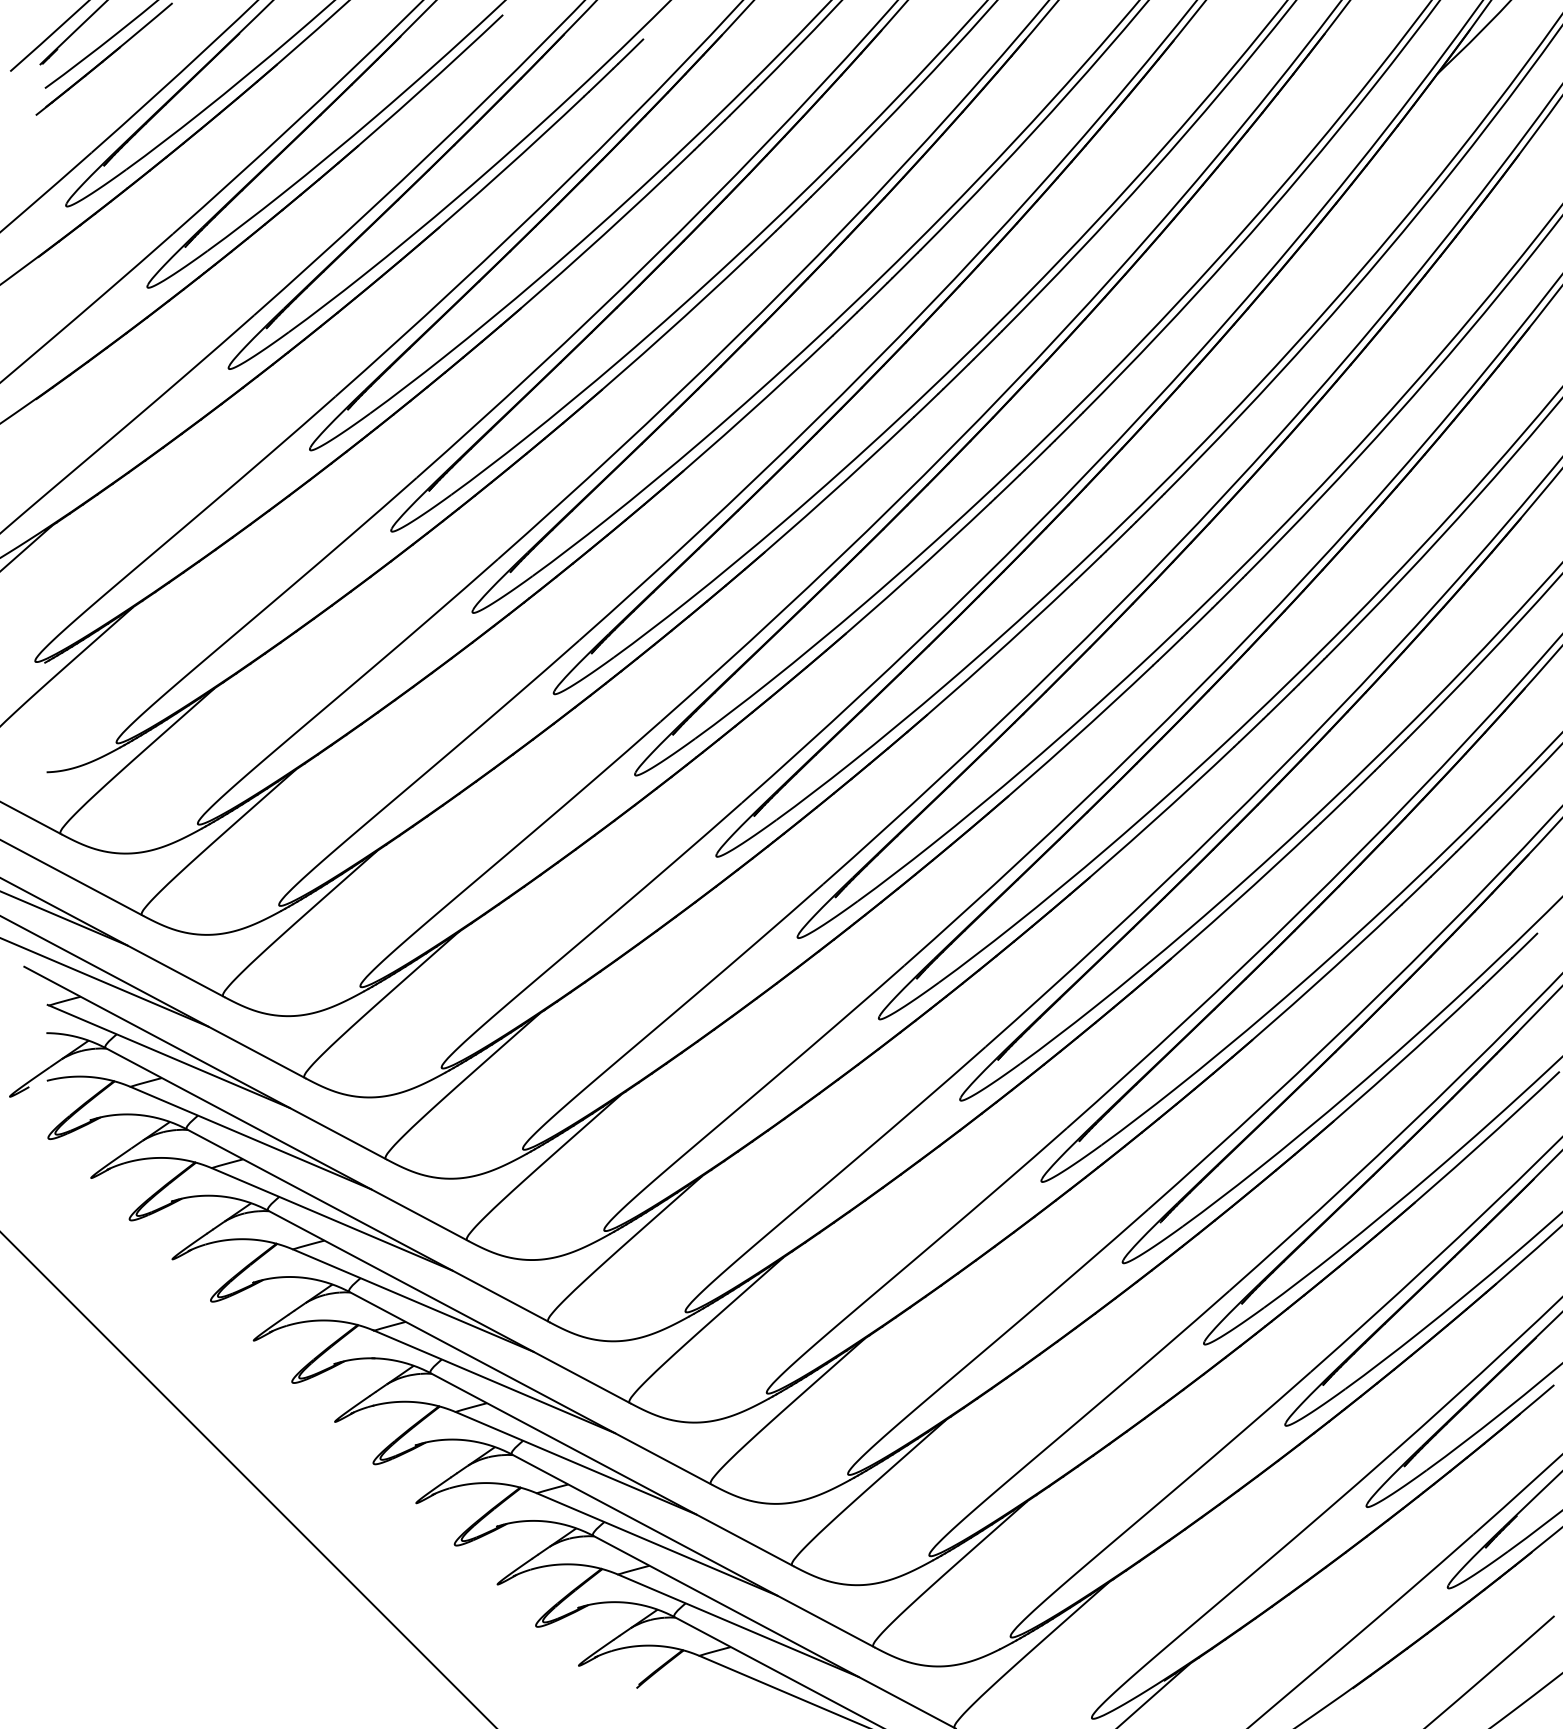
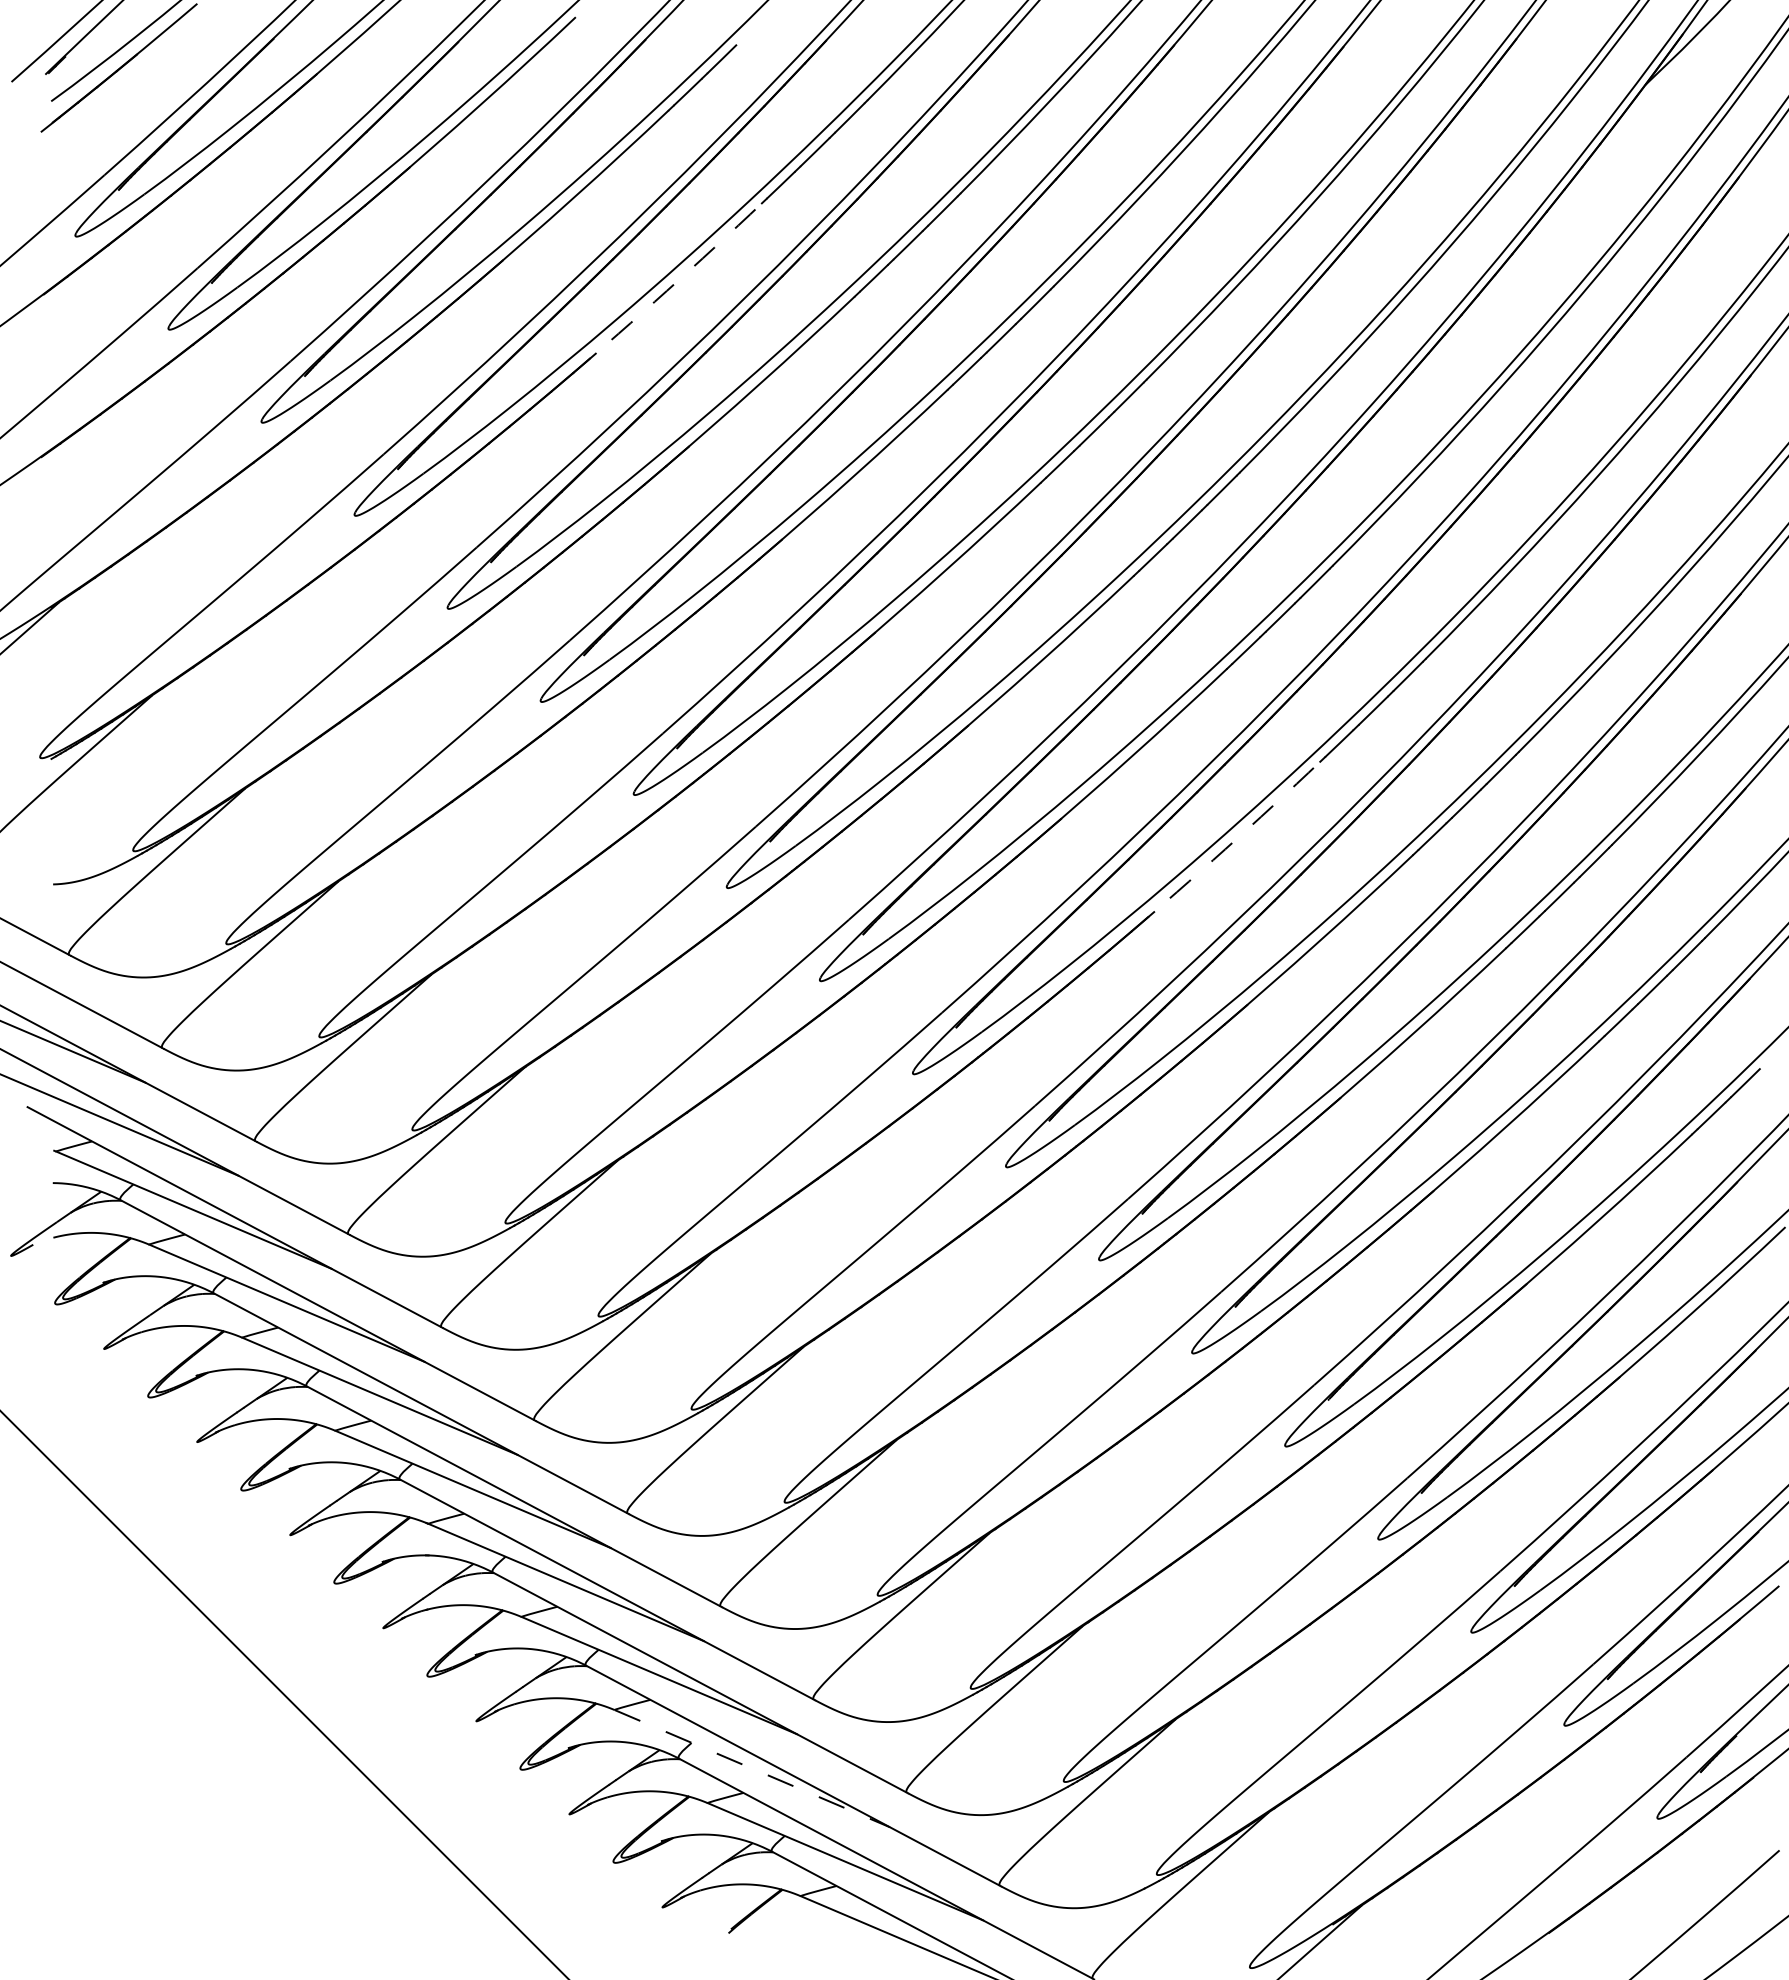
arc: (582, 253) -> (666, 290), solid -> dashed
arc: (1070, 741) -> (1225, 849), solid -> dashed
line: (657, 1544) -> (752, 1768), solid -> dashed

